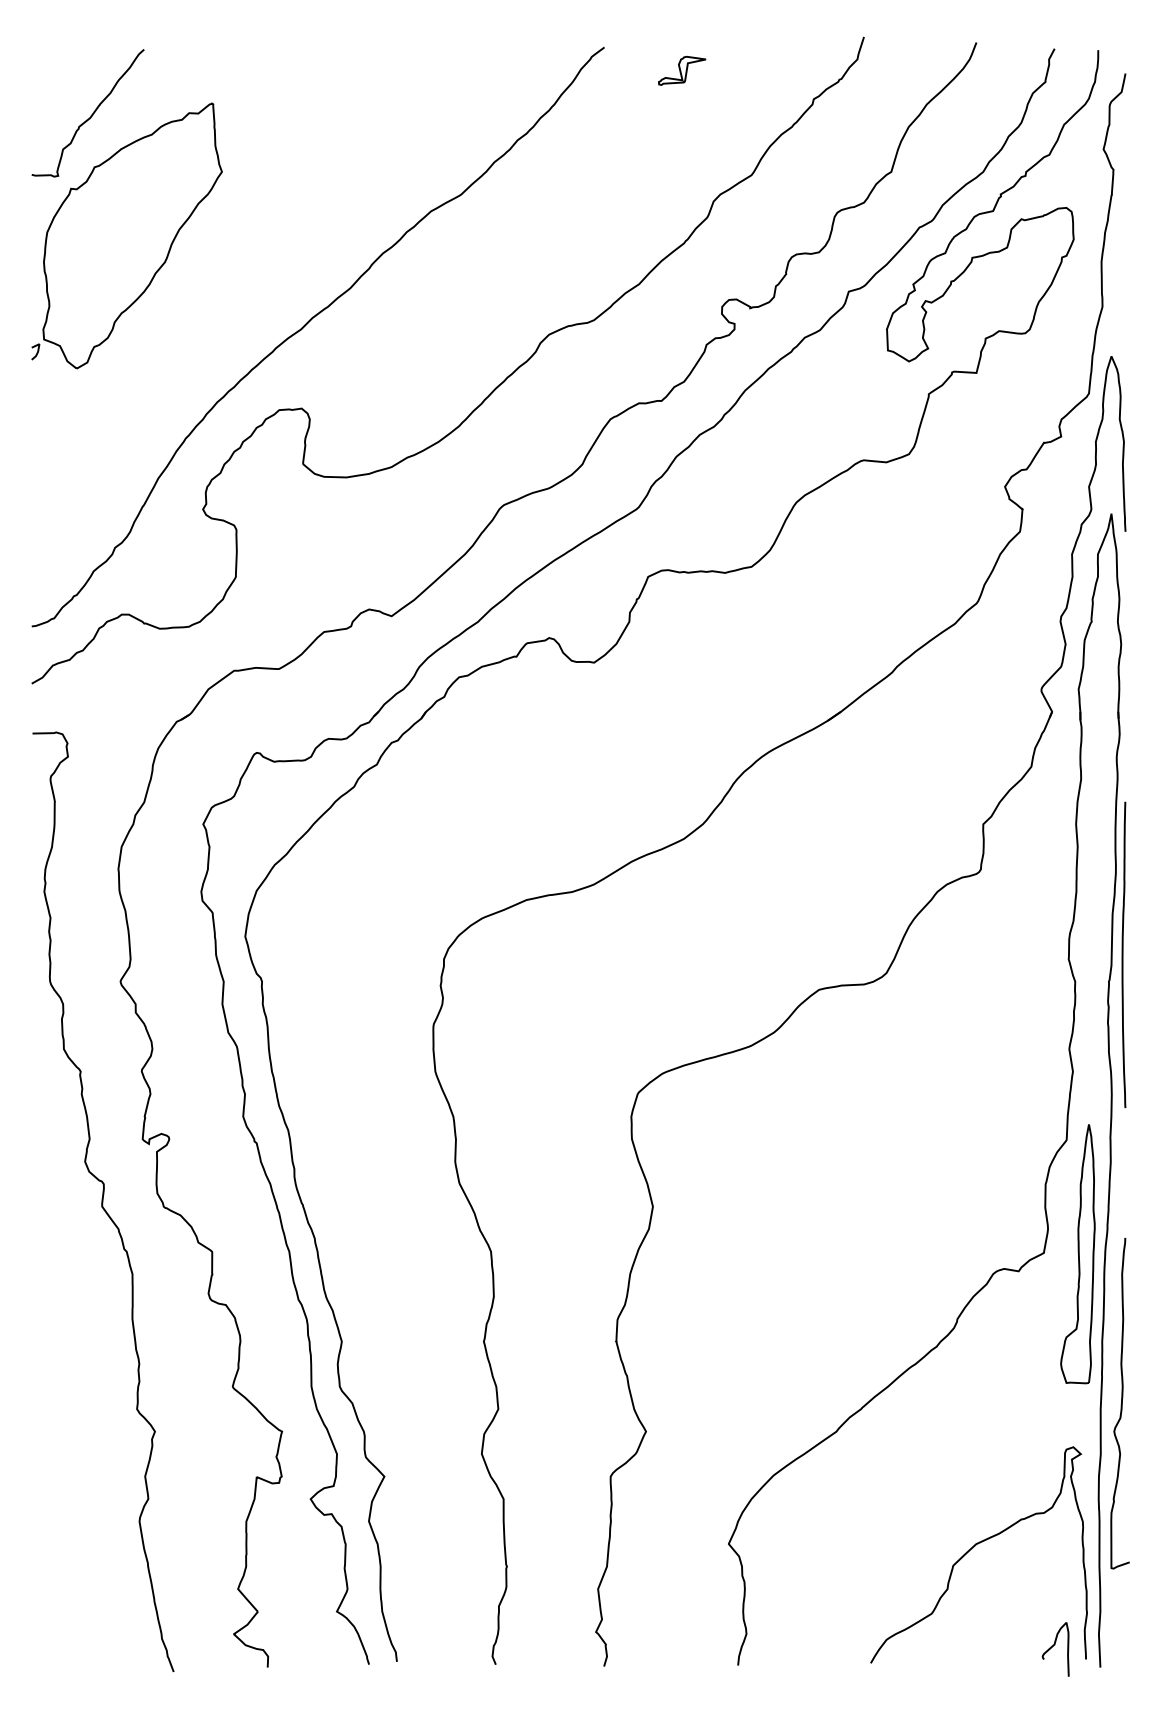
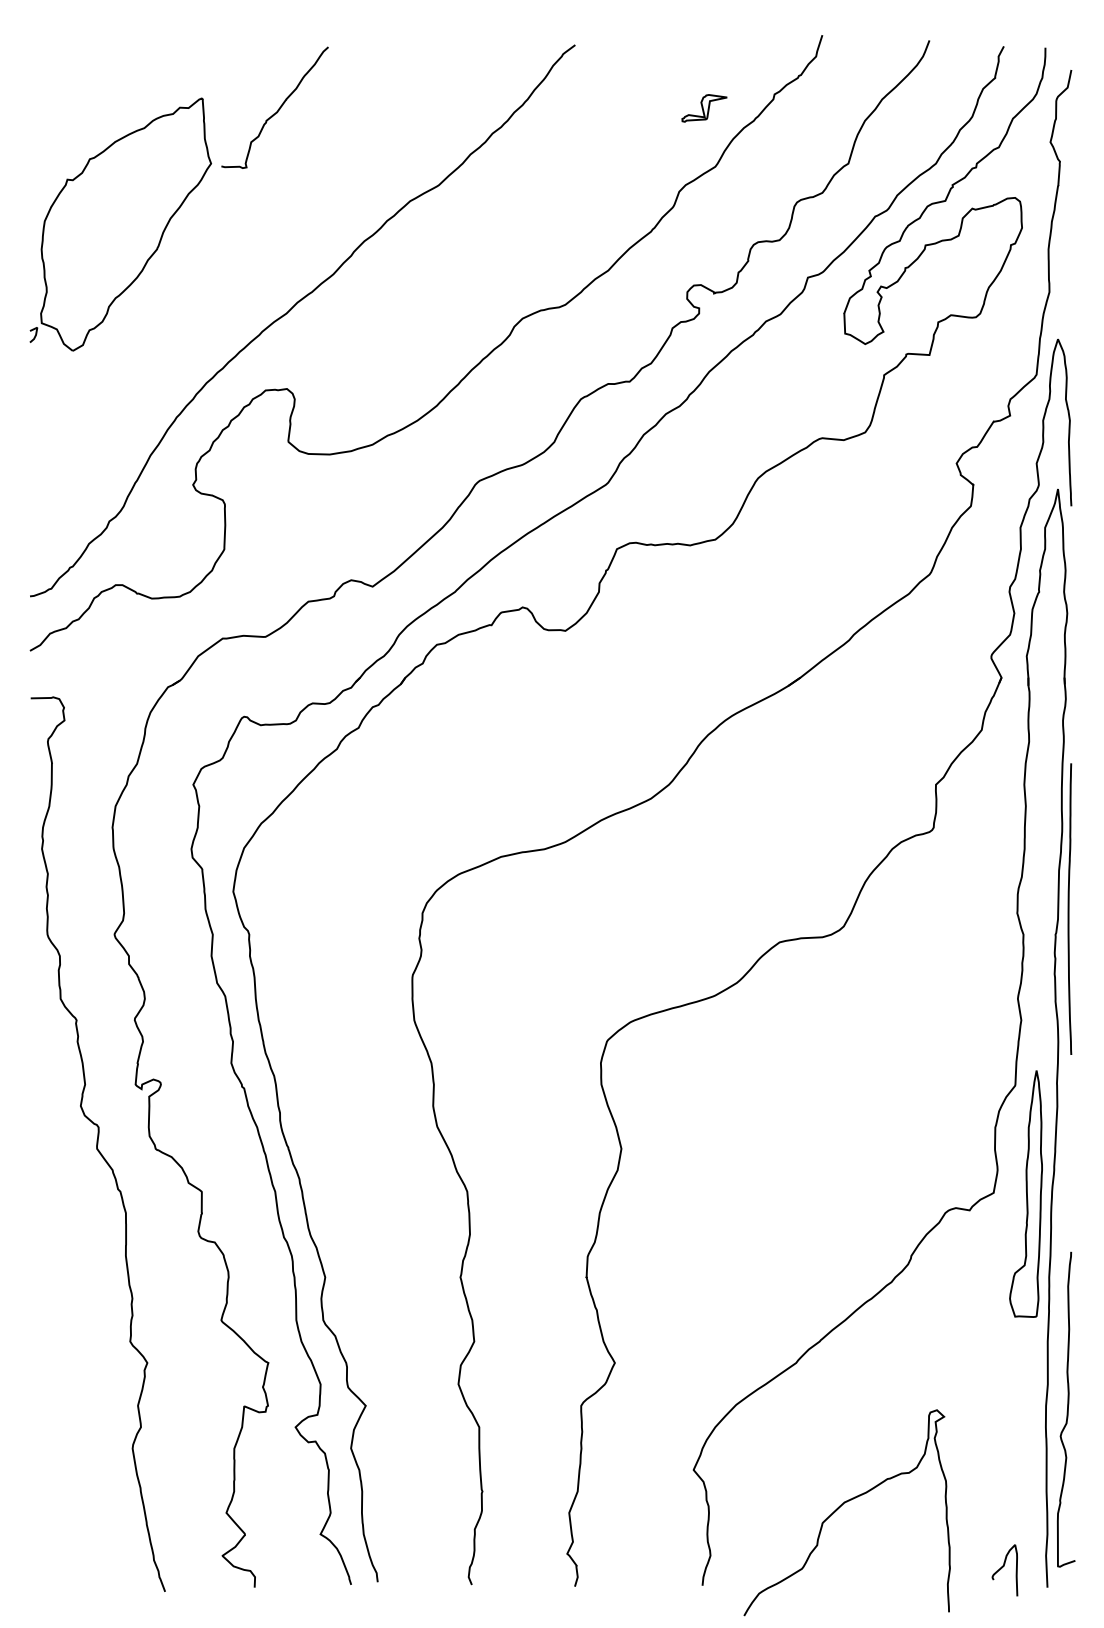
part: (682, 70) -> (704, 108), moved
curve: (90, 115) -> (277, 109), moved
curve: (1120, 1404) -> (1066, 1410), moved
curve: (974, 1547) -> (842, 1505), moved

